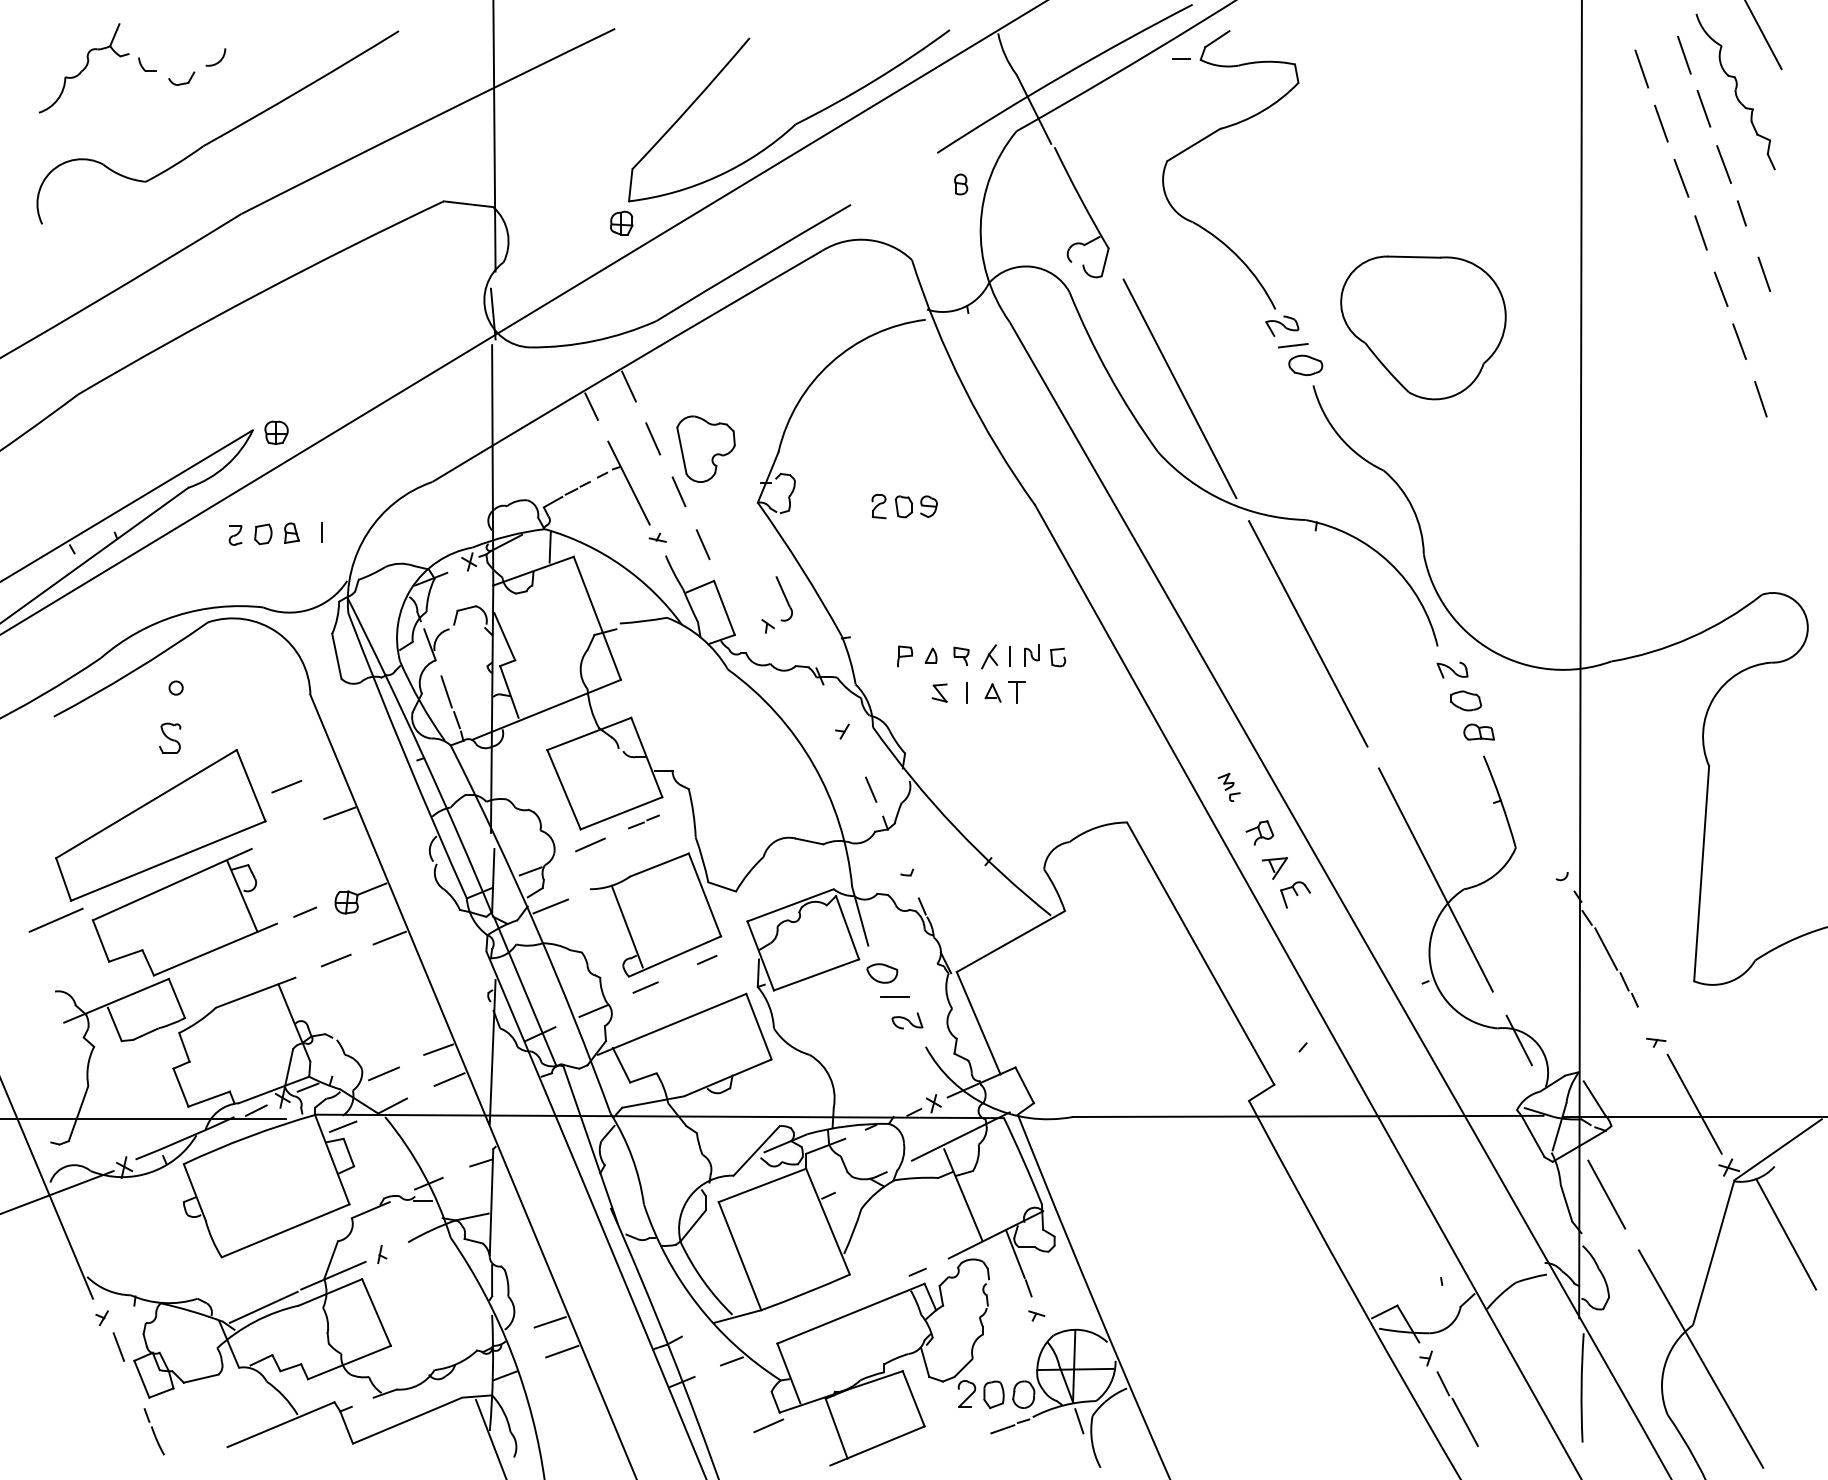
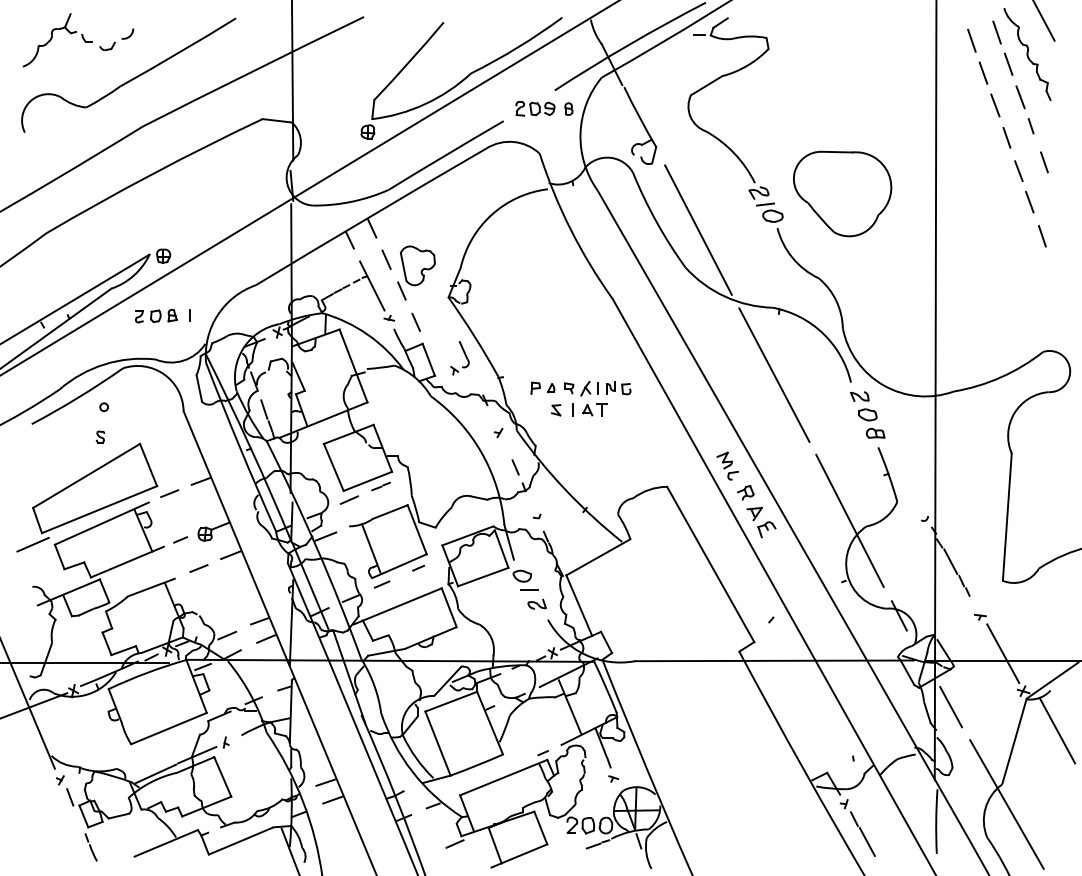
part: (904, 506) -> (535, 108), moved
part: (168, 737) -> (99, 436), size x0.62
line: (286, 786) -> (169, 493), moved
part: (1229, 786) -> (727, 465), size x1.67

